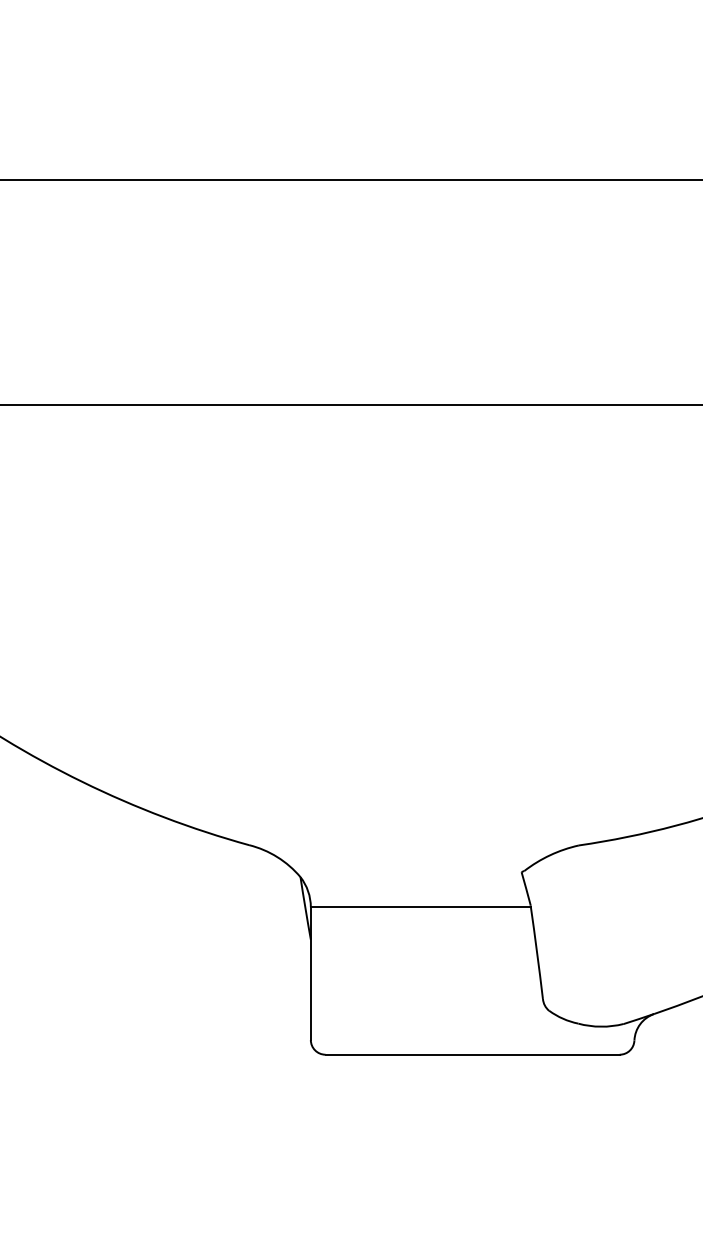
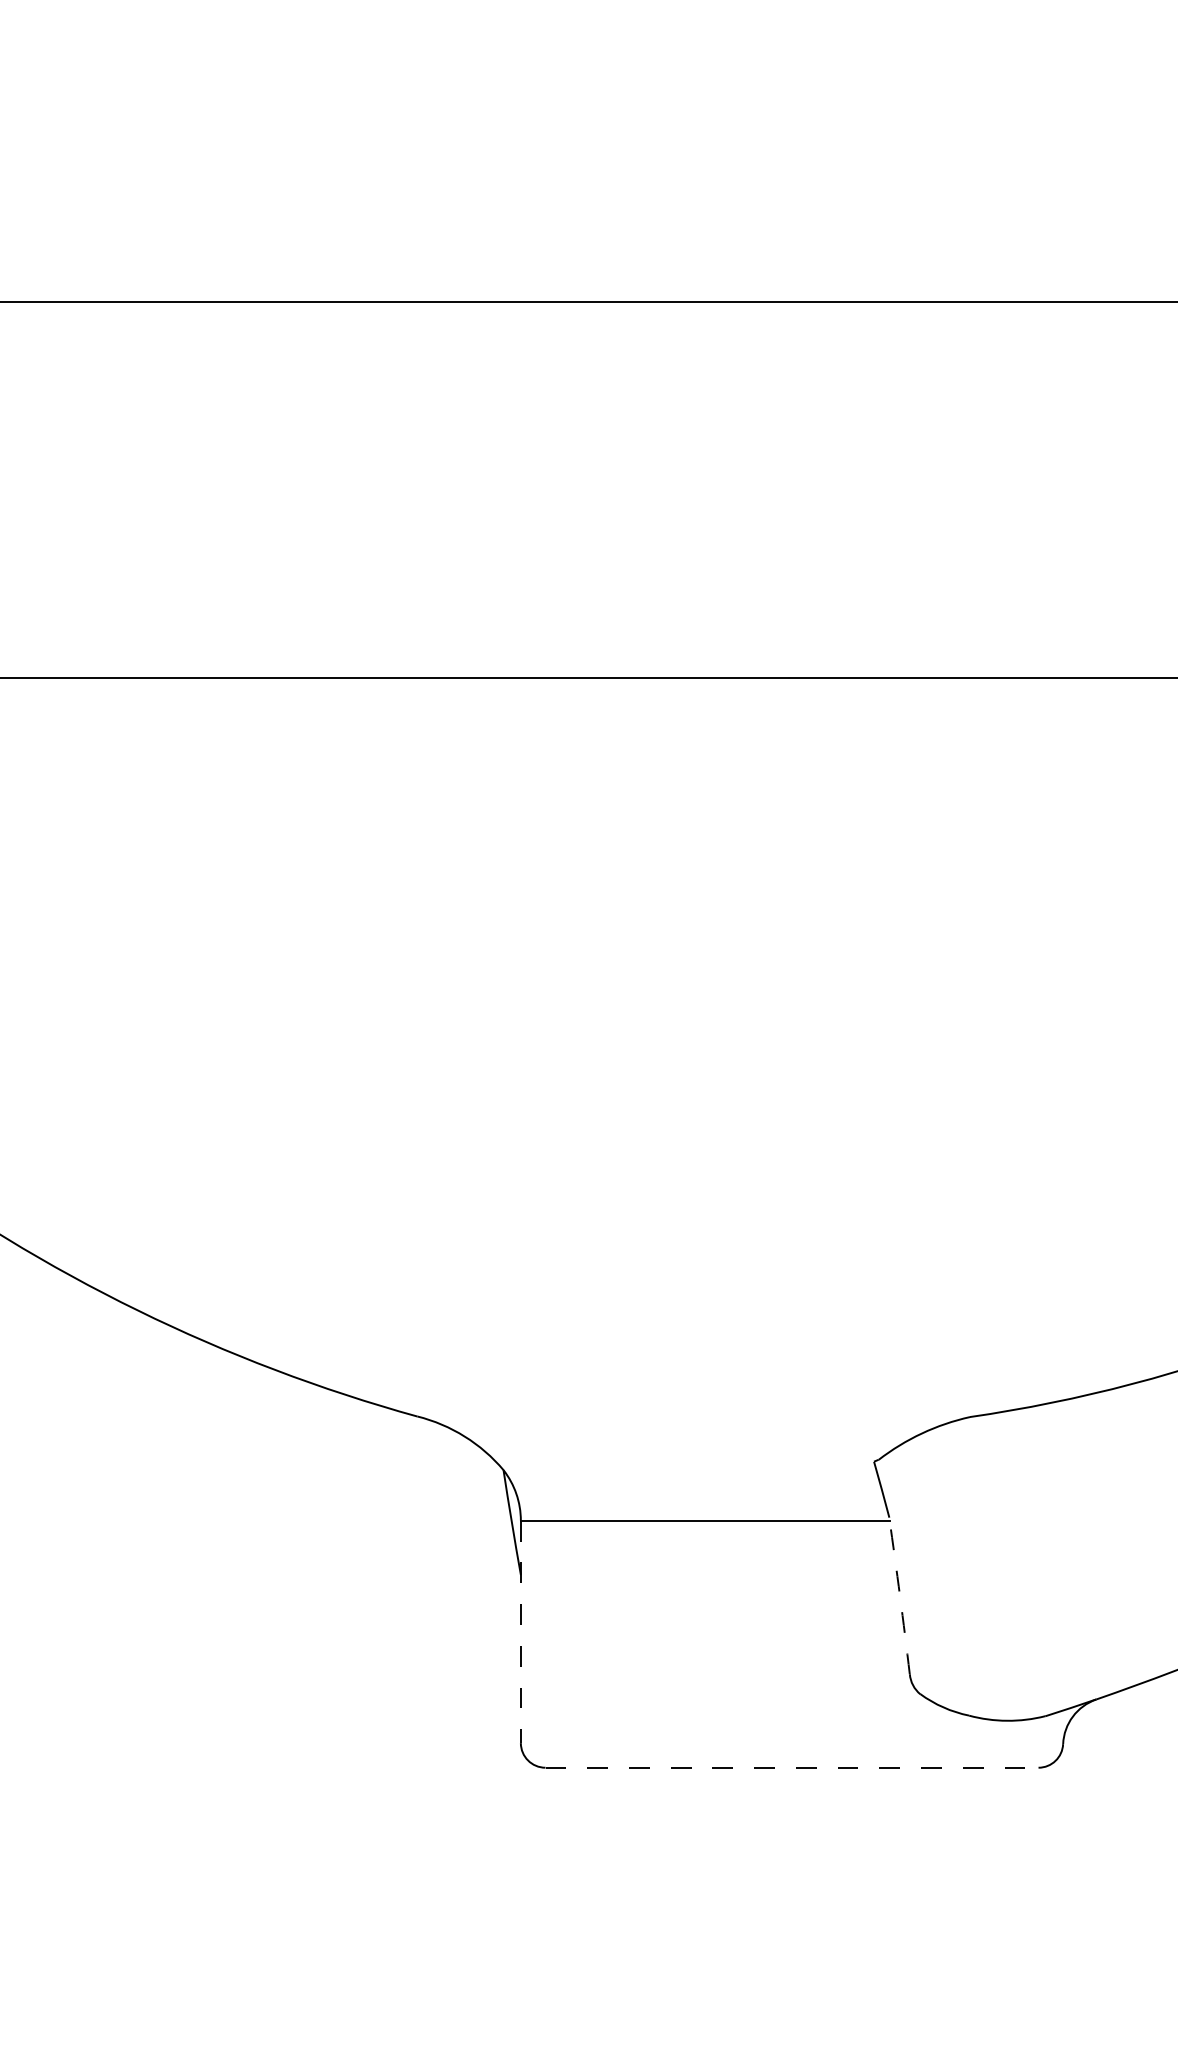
arc: (537, 952) -> (900, 1596), solid -> dashed
line: (310, 974) -> (520, 1633), solid -> dashed
line: (473, 1054) -> (793, 1767), solid -> dashed

